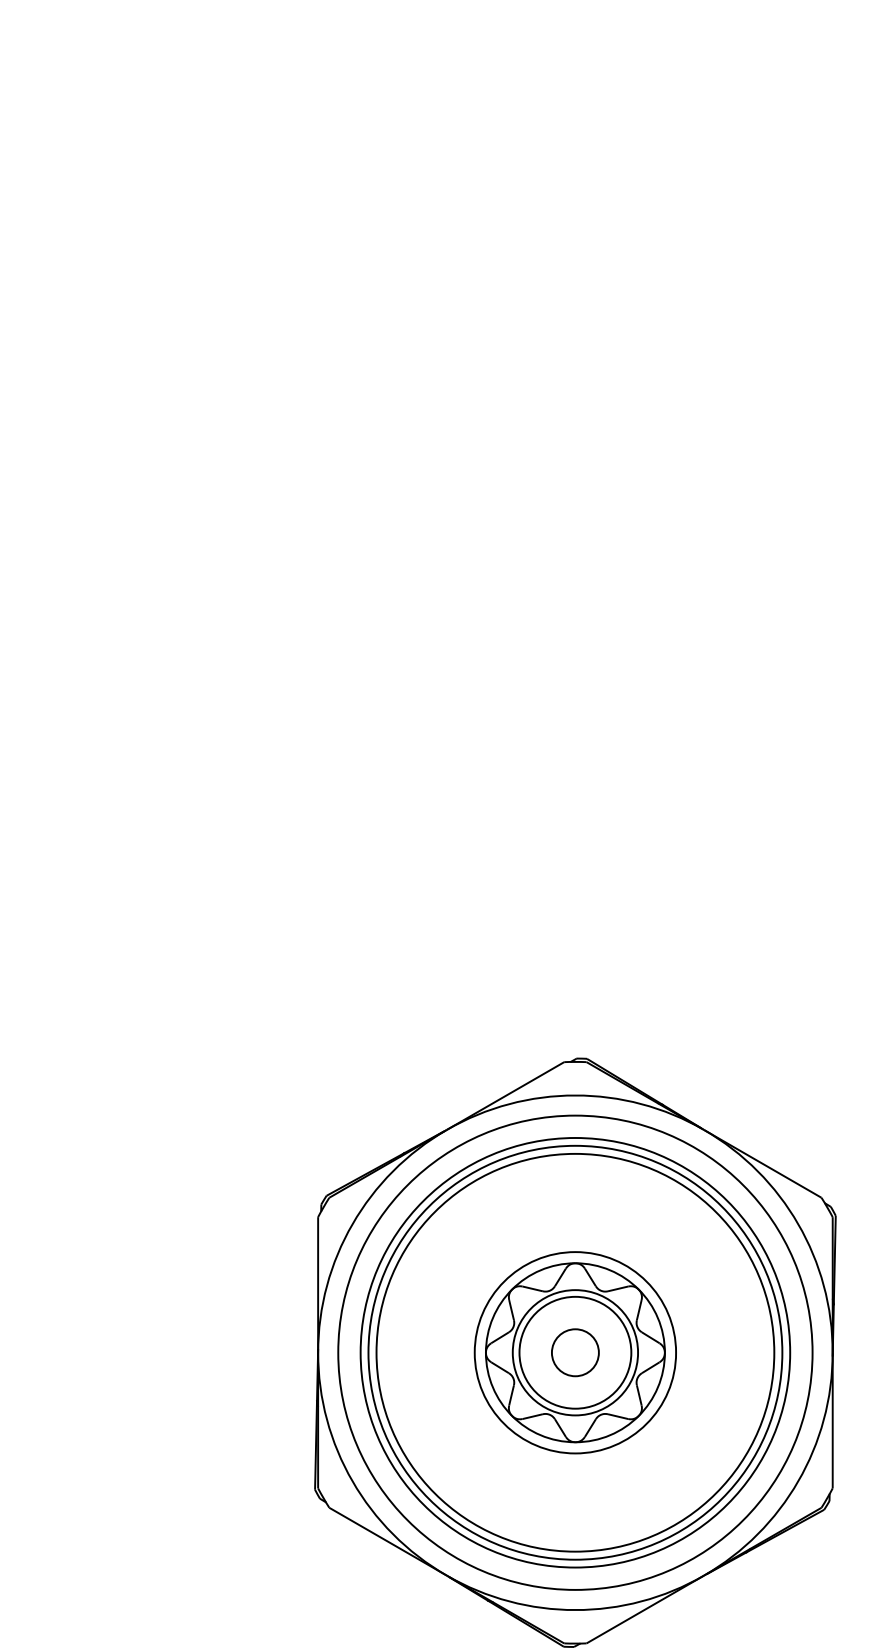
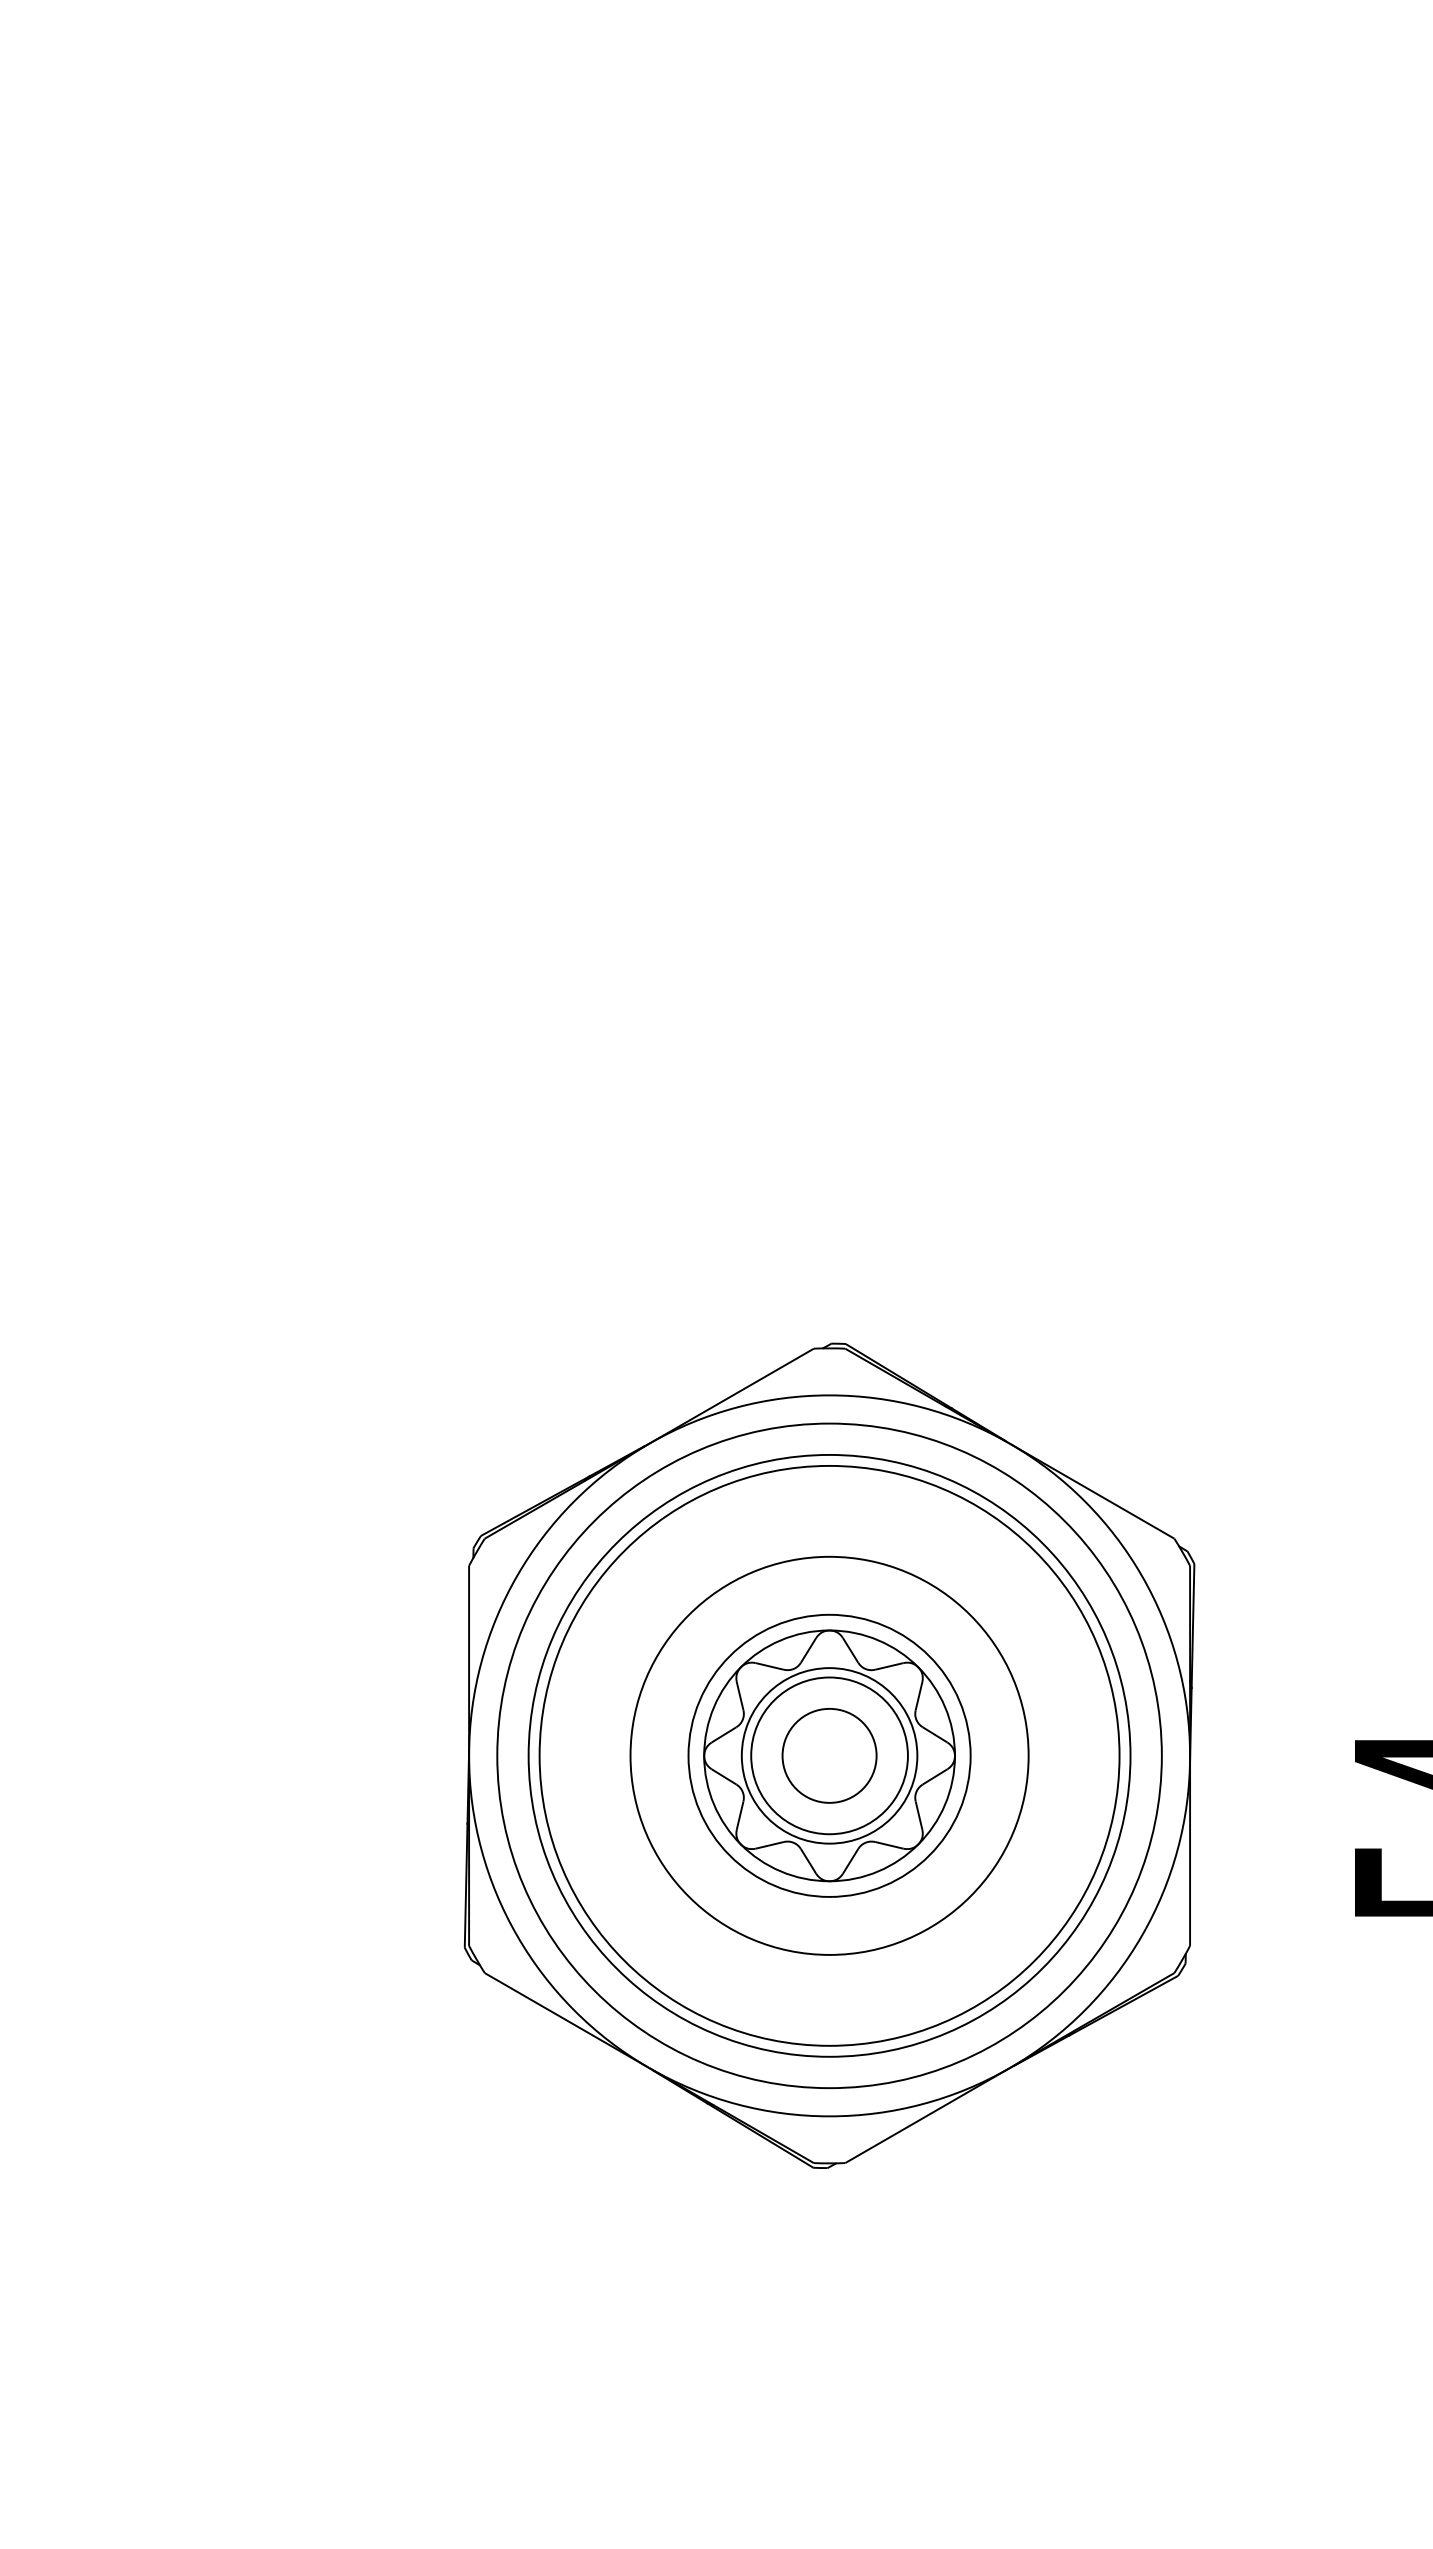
circle: (575, 1352) -> (829, 1755), size x0.71
circle: (575, 1352) -> (829, 1755), size x1.43

